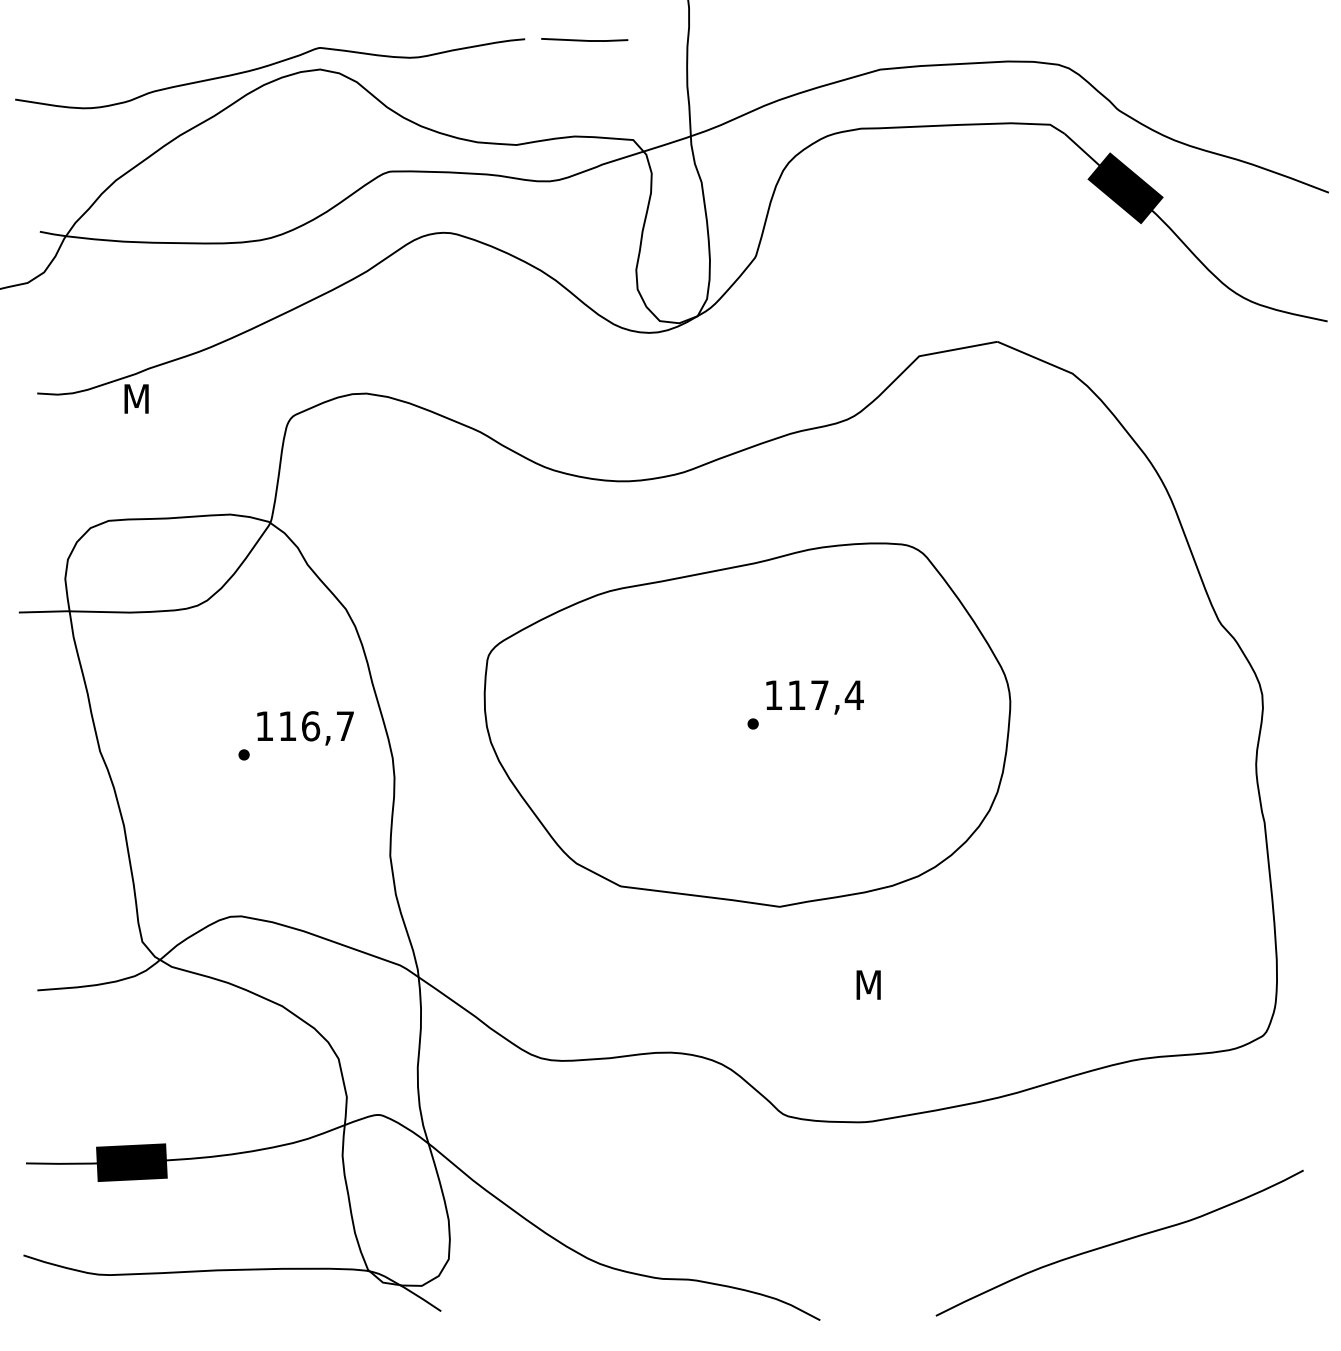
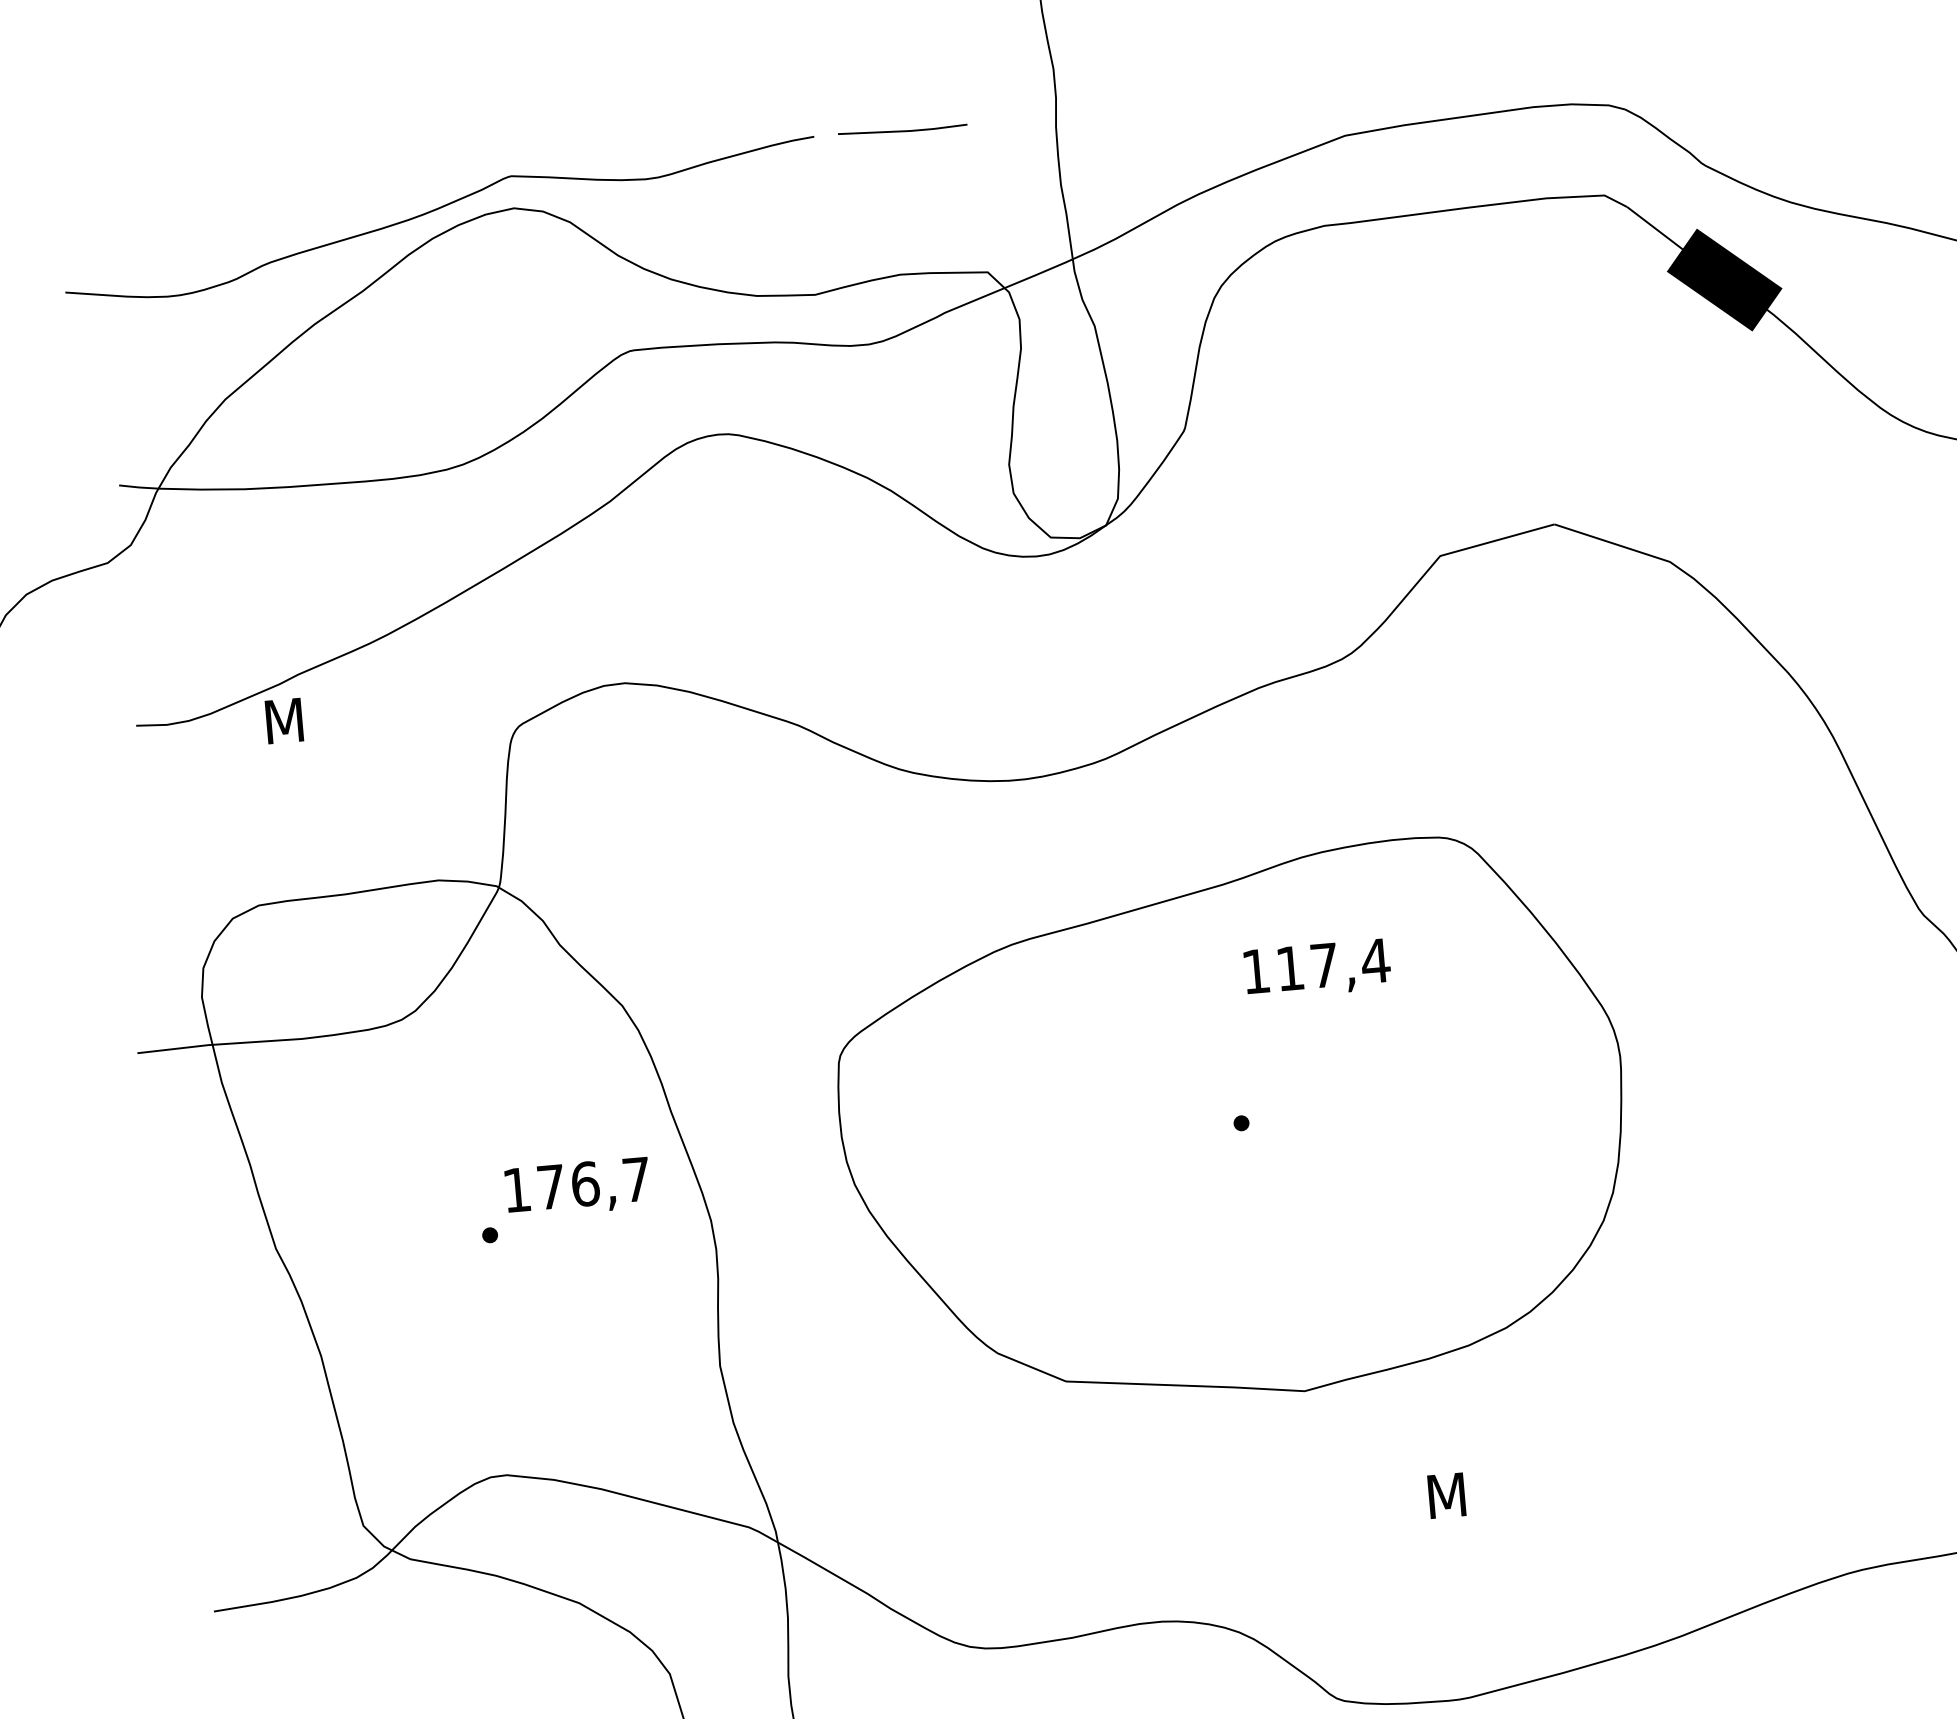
text: (814, 697) -> (1316, 969), moved
text: (287, 725) -> (550, 1185), 116,7 -> 176,7

